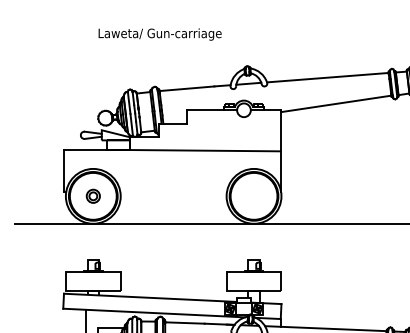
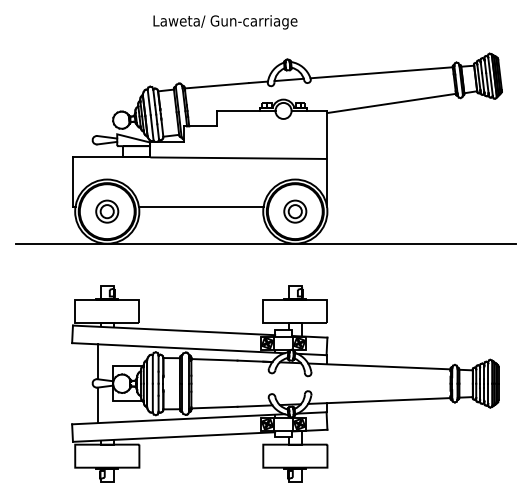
text: (160, 34) -> (225, 22), moved
line: (173, 192) -> (201, 207), added
part: (93, 196) -> (107, 211), size x1.43
part: (254, 196) -> (295, 211), added

